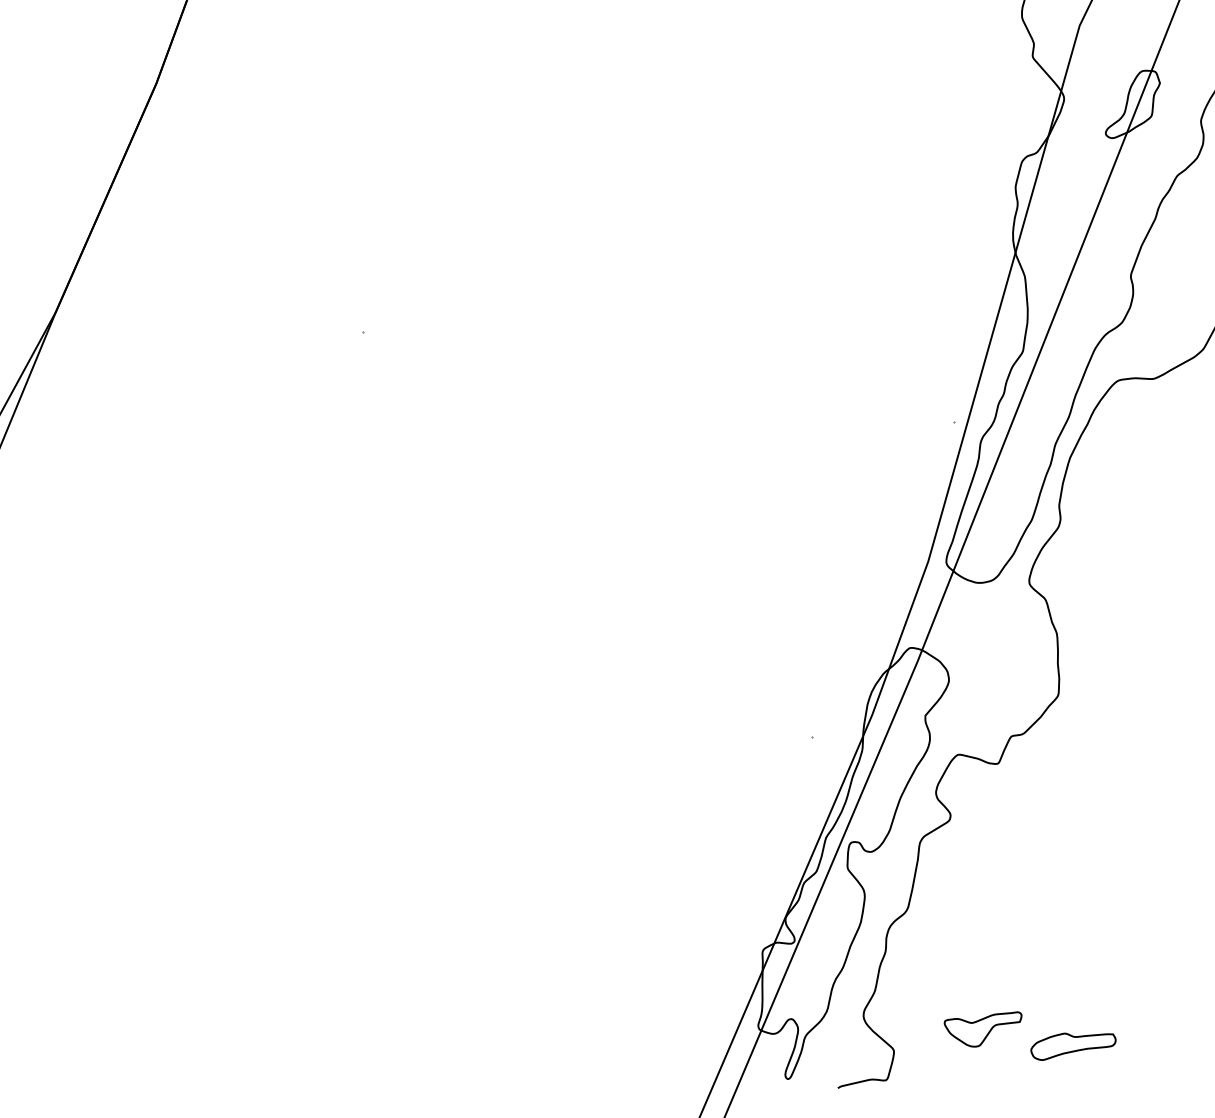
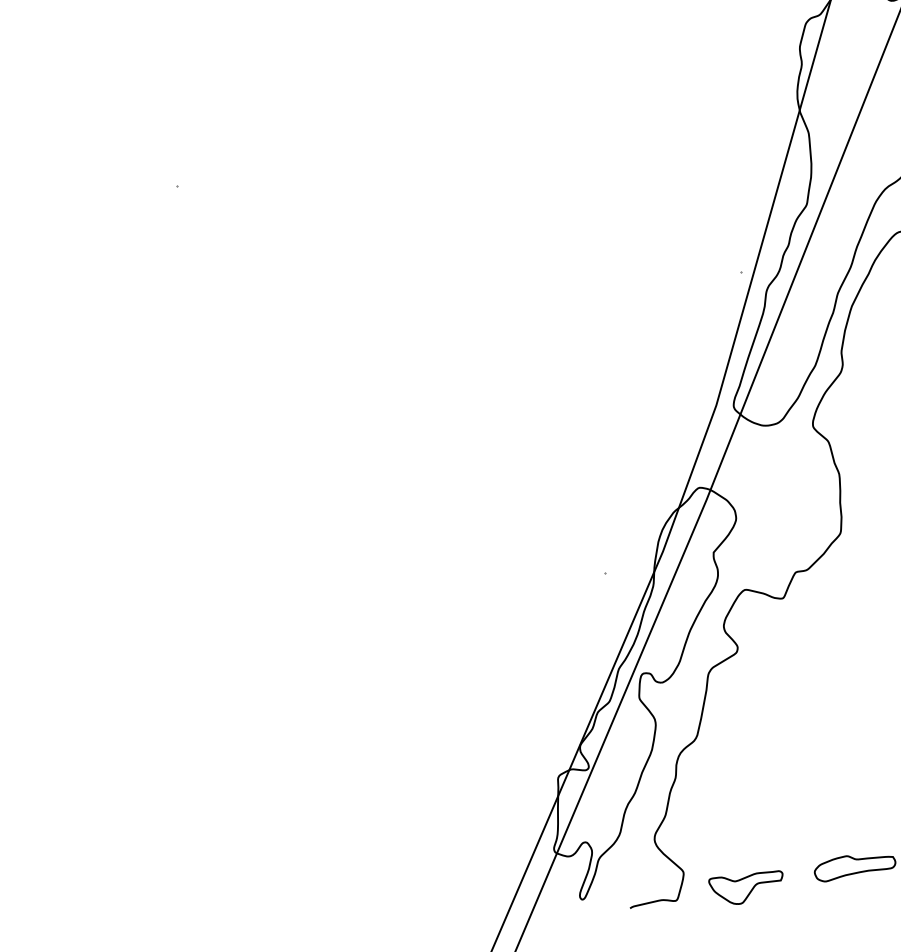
part: (982, 1029) -> (745, 887), moved

